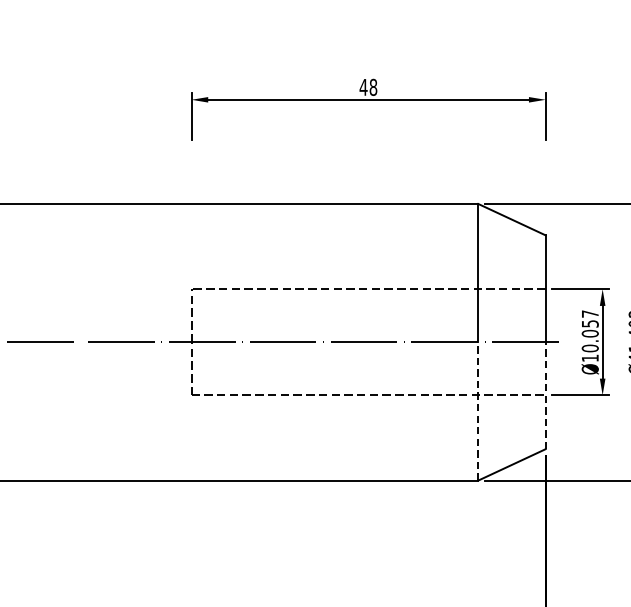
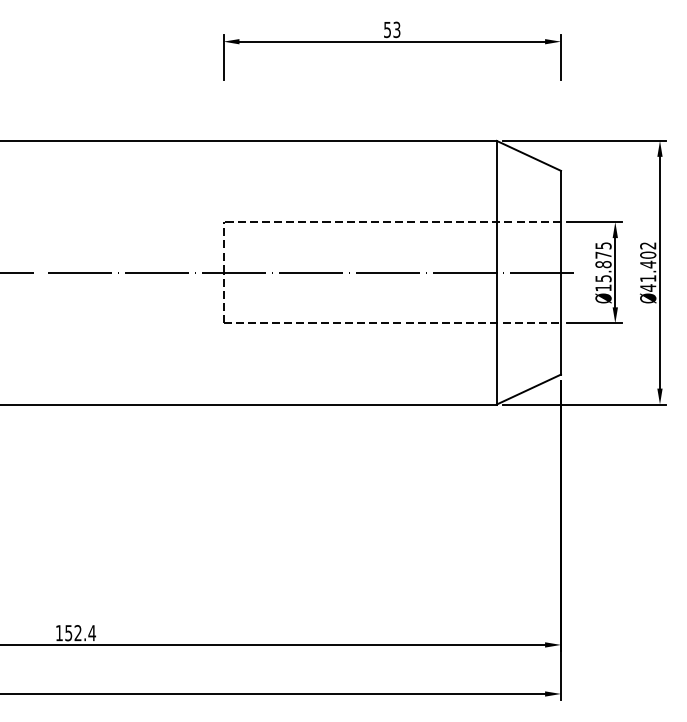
text: (367, 87) -> (391, 29), 48 -> 53
text: (590, 331) -> (603, 262), Ø10.057 -> Ø15.875
line: (546, 395) -> (561, 323), dashed -> solid
line: (477, 411) -> (496, 338), dashed -> solid

